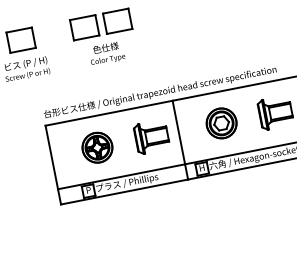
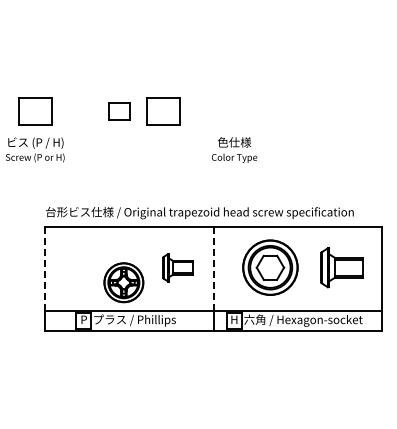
part: (84, 27) -> (119, 111), size x0.6
text: (106, 53) -> (234, 149), moved
part: (221, 123) -> (270, 267), size x1.4
line: (178, 133) -> (213, 269), solid -> dashed
part: (151, 136) -> (177, 267), size x0.7
part: (97, 147) -> (123, 282), moved
line: (52, 157) -> (45, 268), solid -> dashed

